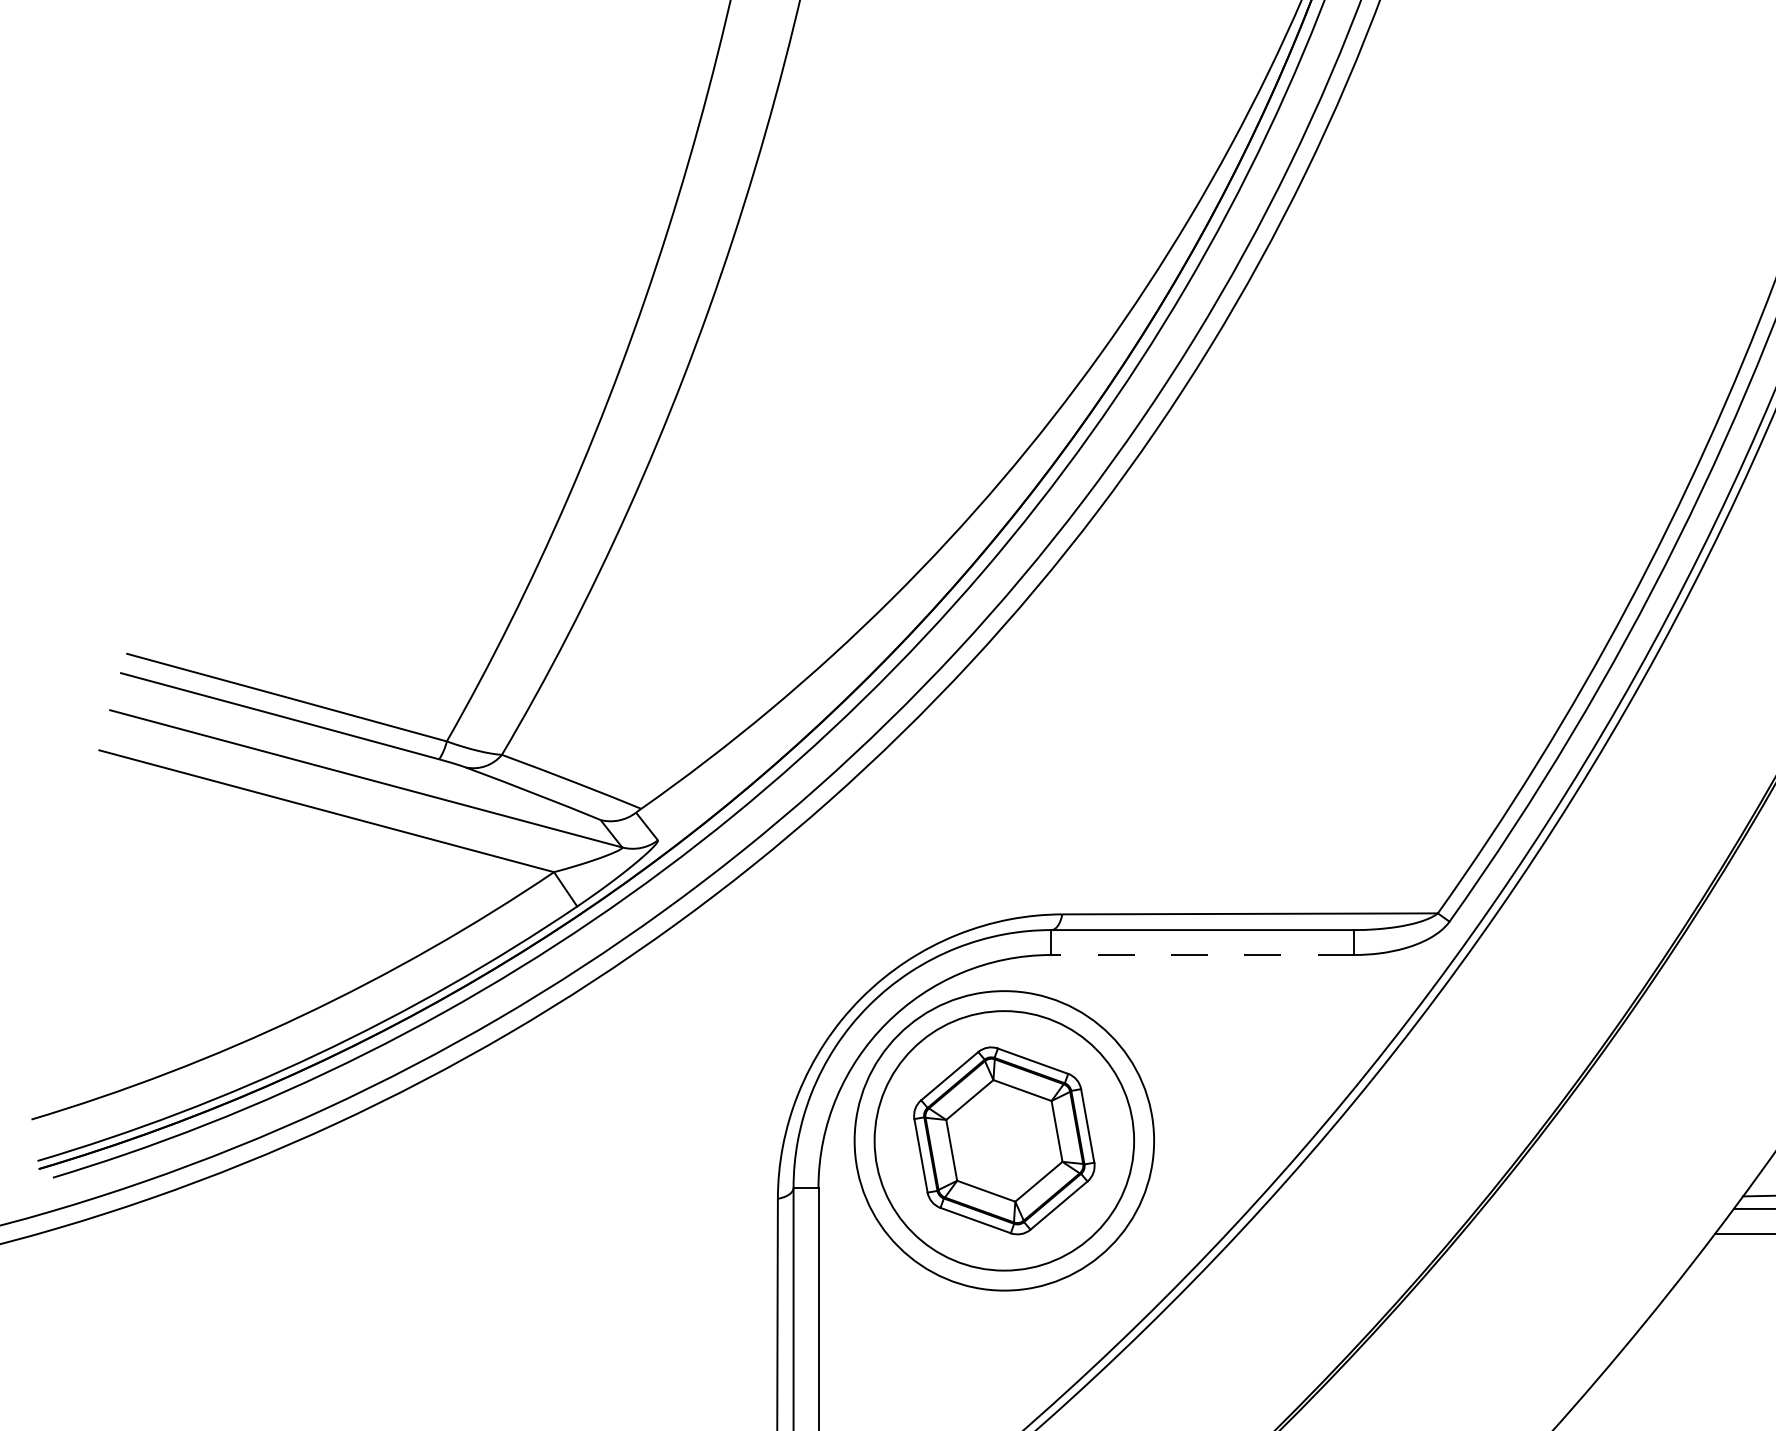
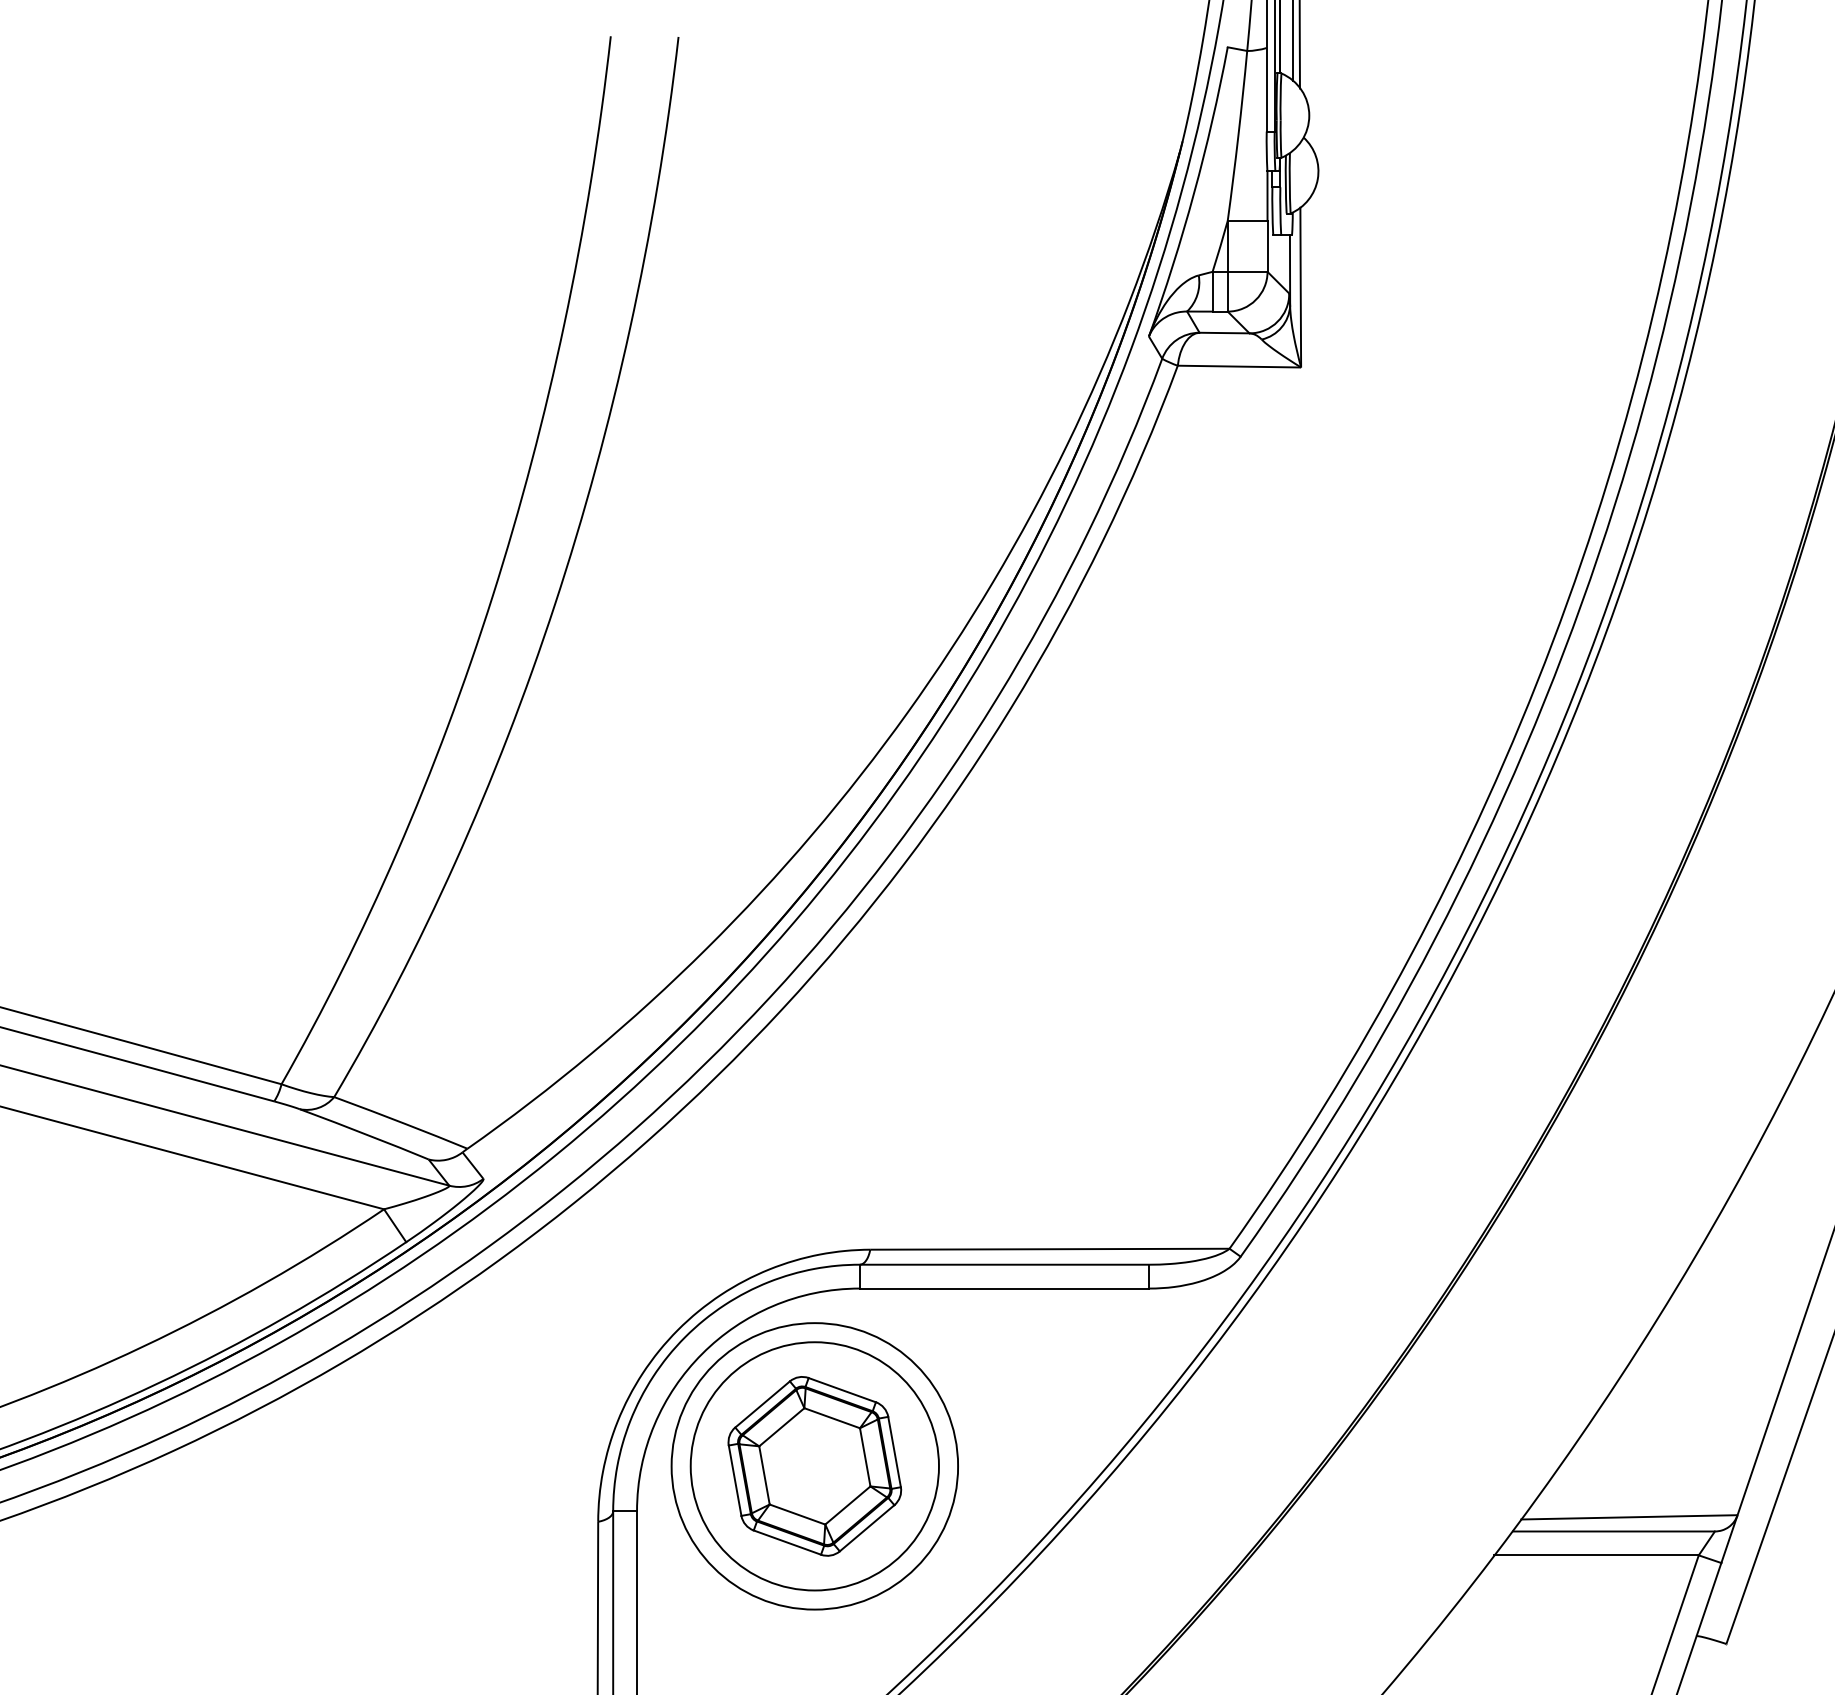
line: (1202, 954) -> (1004, 1288), dashed -> solid

